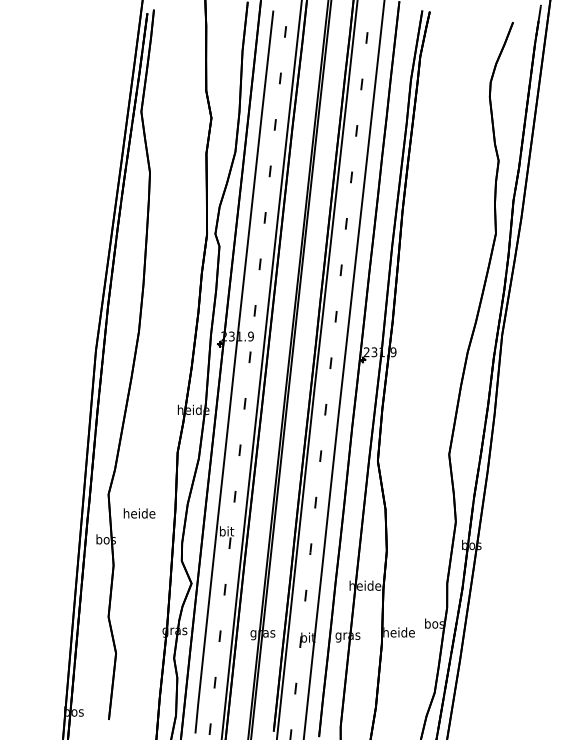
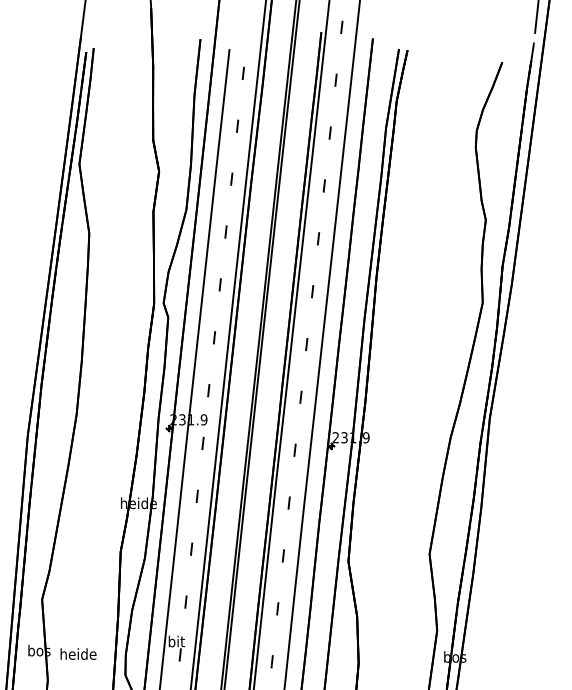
text: (139, 513) -> (78, 654), moved

